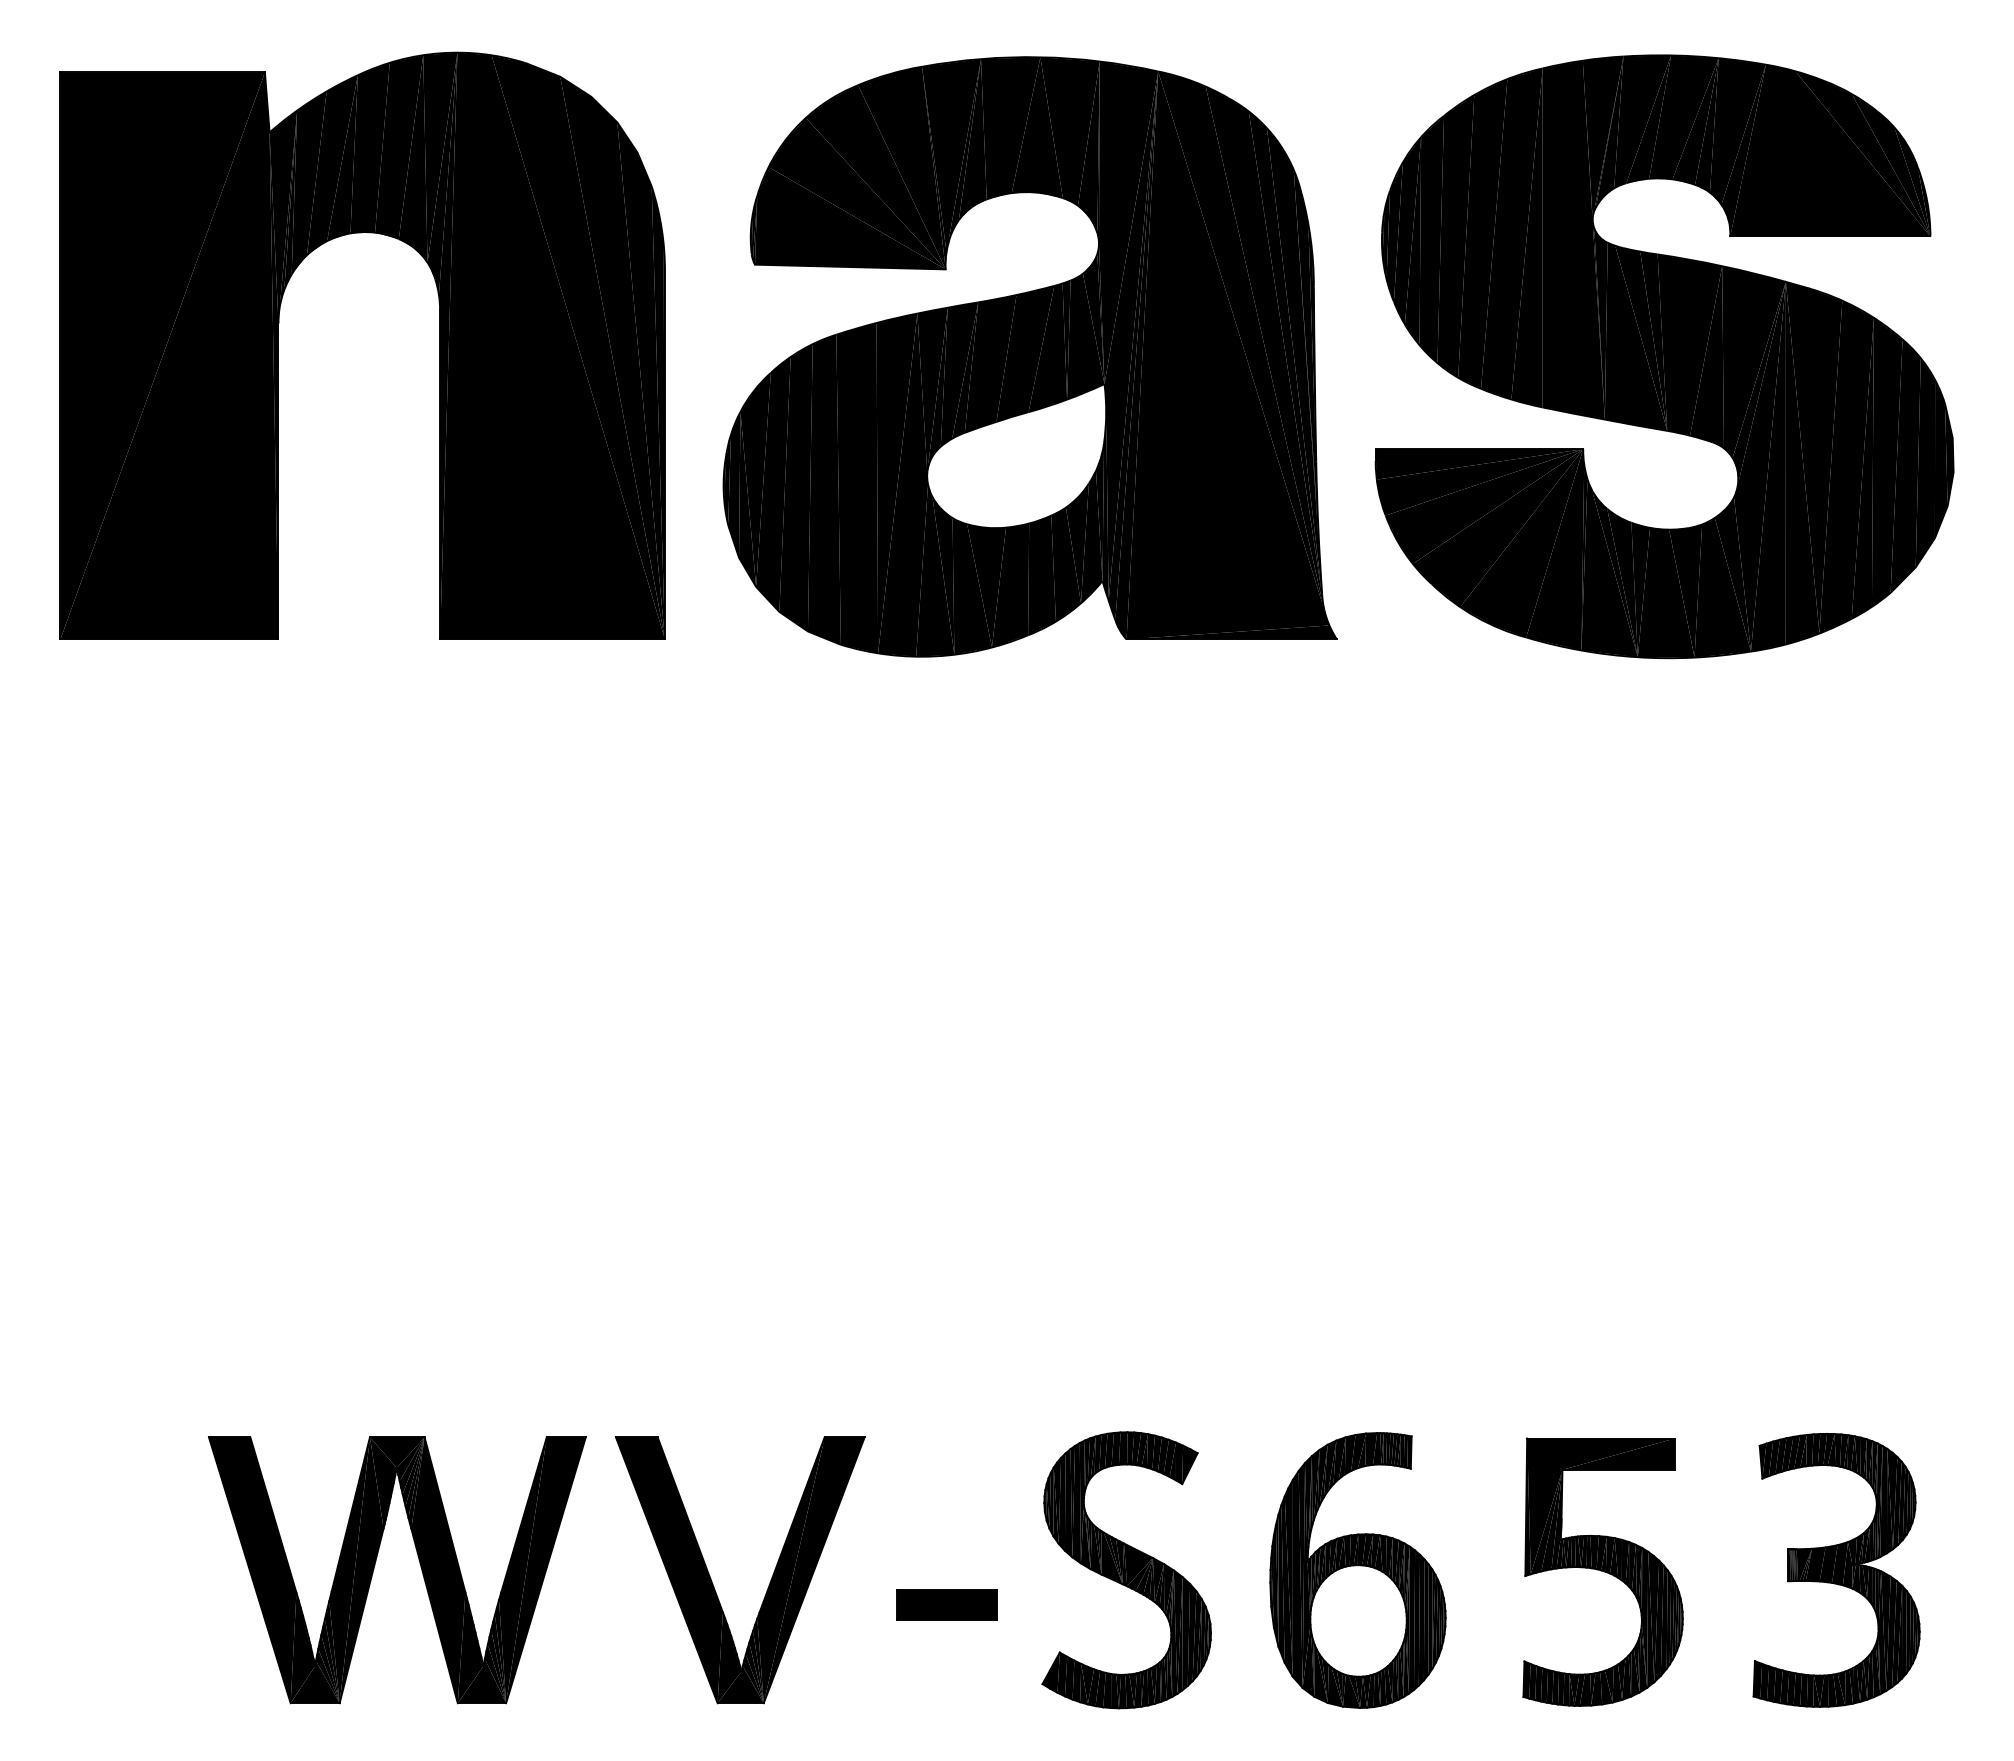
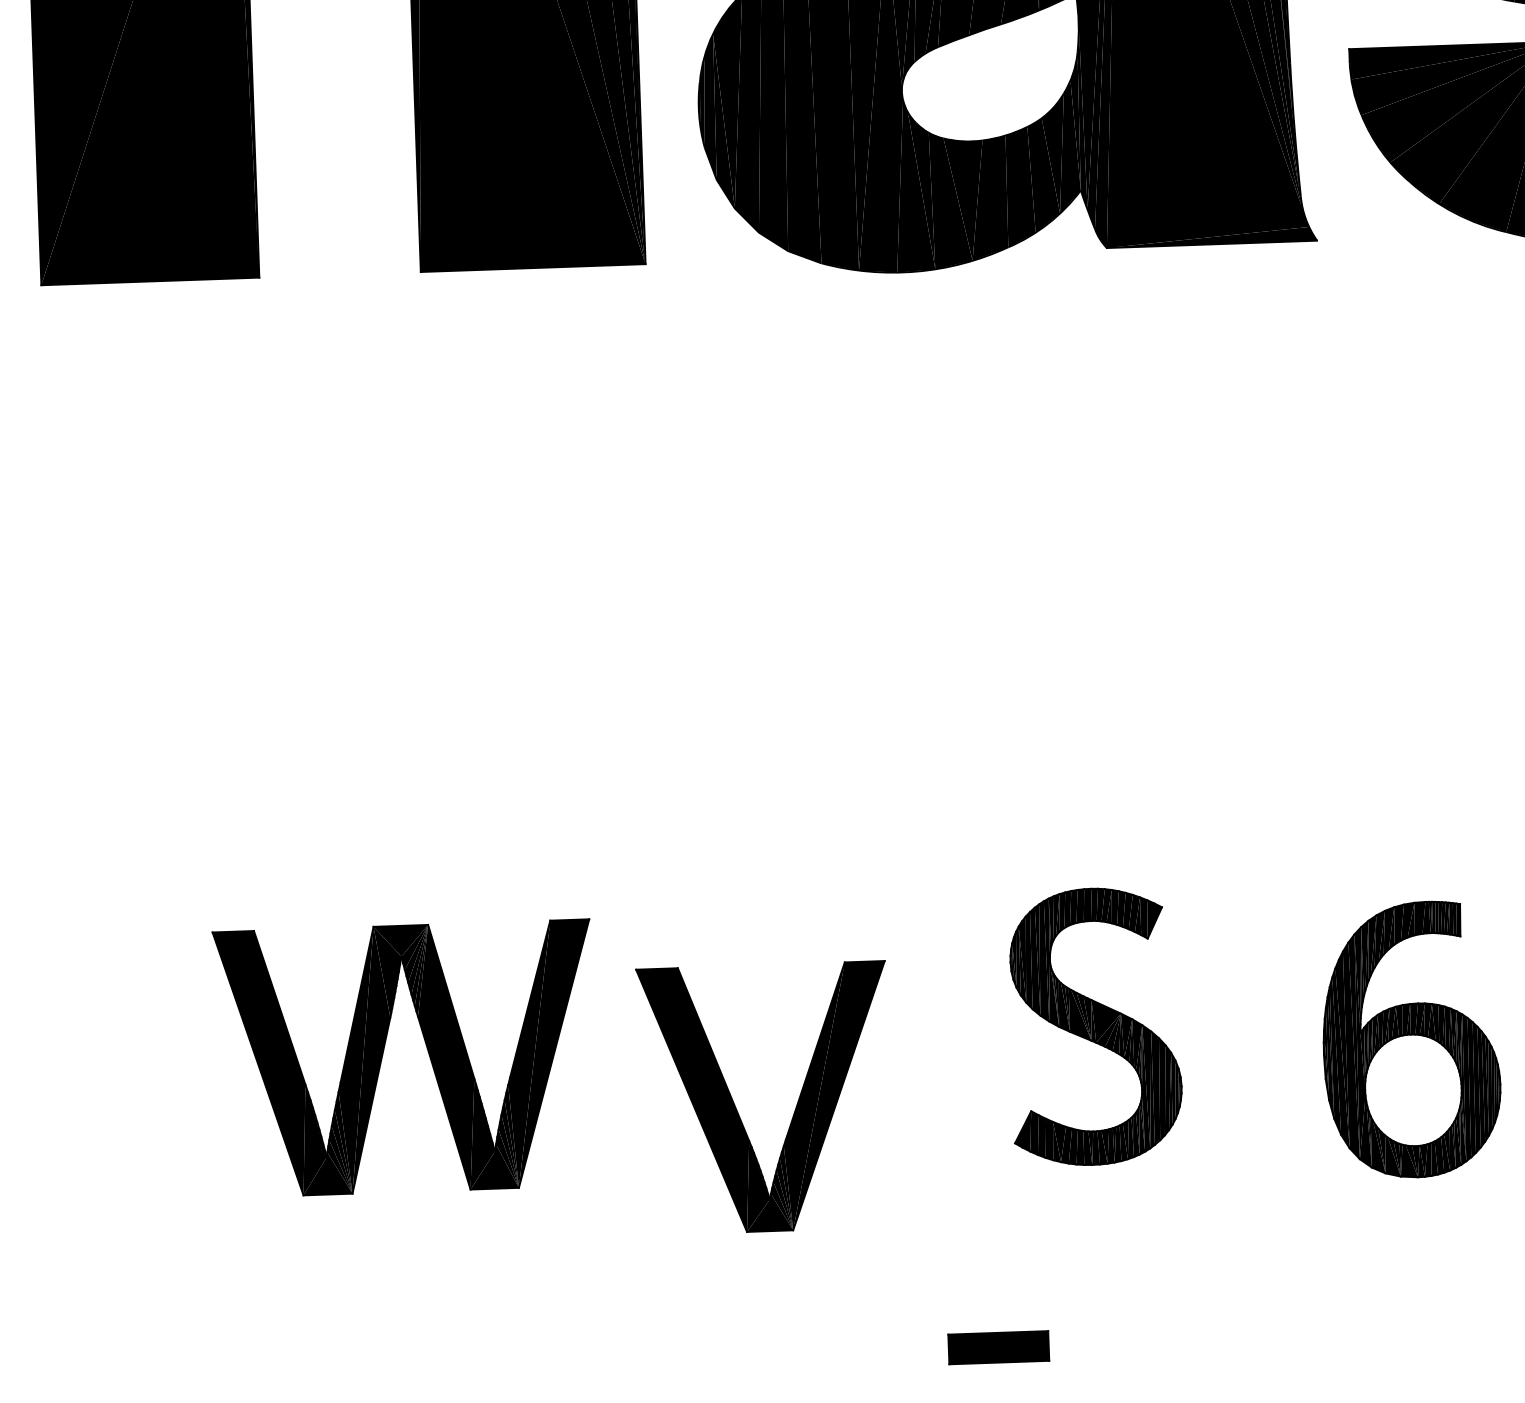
part: (375, 1565) -> (383, 1054), moved
part: (1126, 1570) -> (1095, 1026), moved
part: (1357, 1570) -> (1410, 1039), moved
part: (713, 1583) -> (738, 1112), moved
part: (946, 1604) -> (998, 1347), moved

